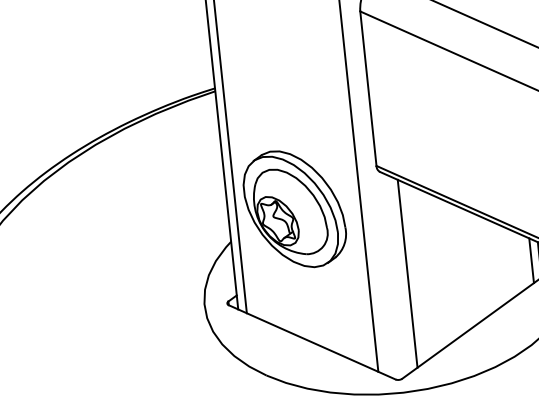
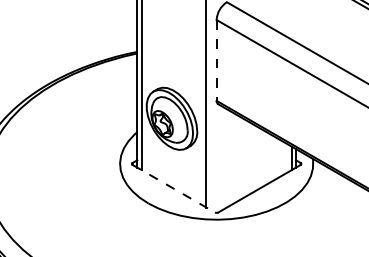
line: (368, 88) -> (216, 60), solid -> dashed
line: (406, 274) -> (226, 158), removed
line: (311, 342) -> (173, 188), solid -> dashed

